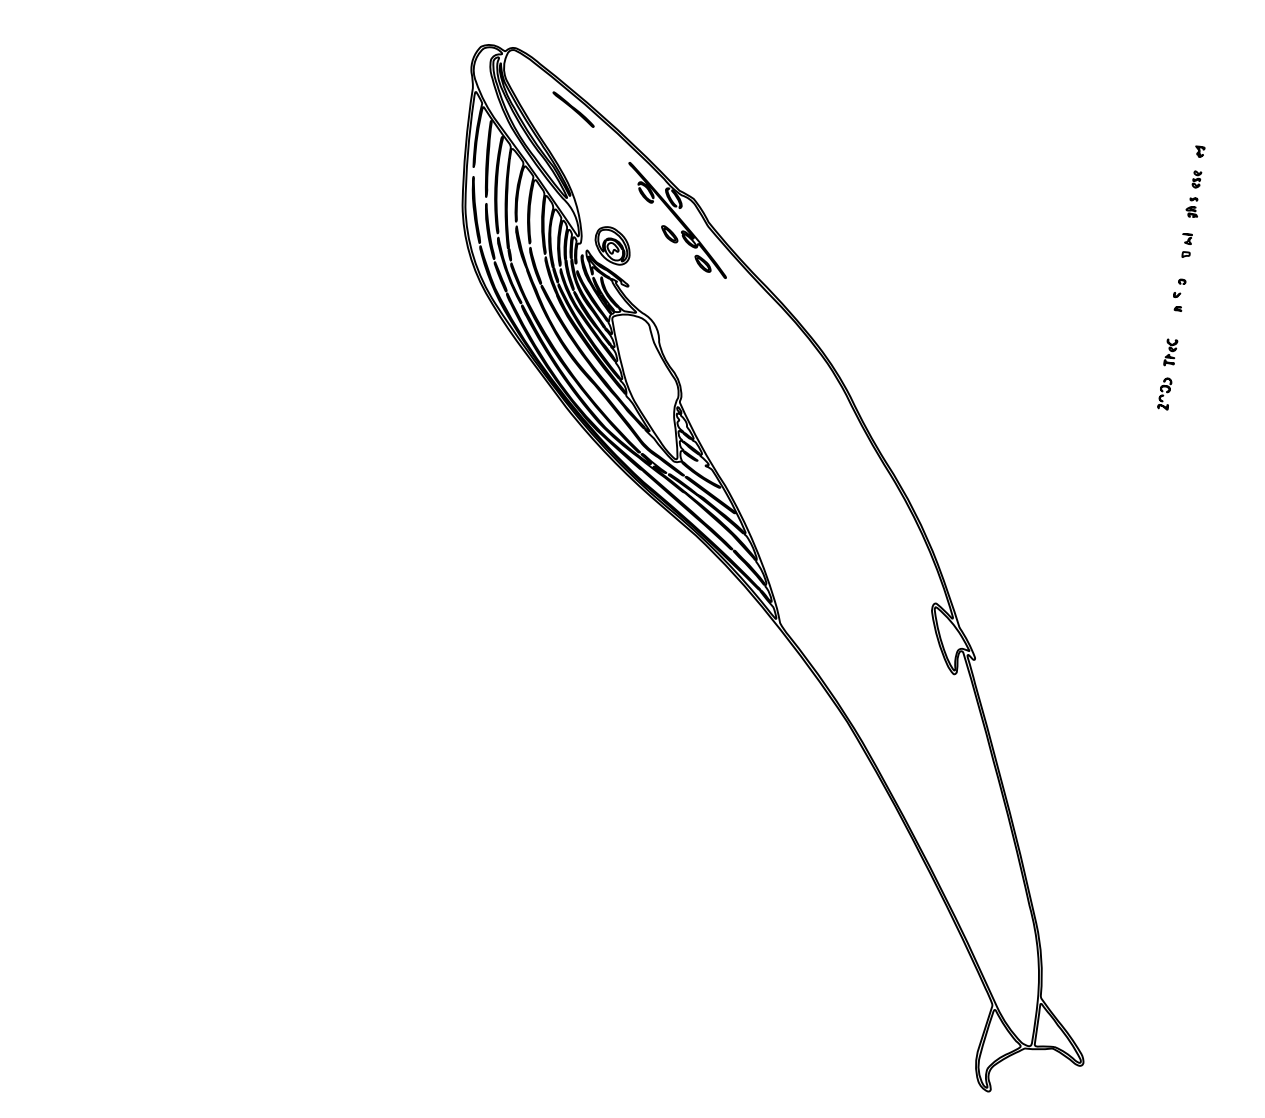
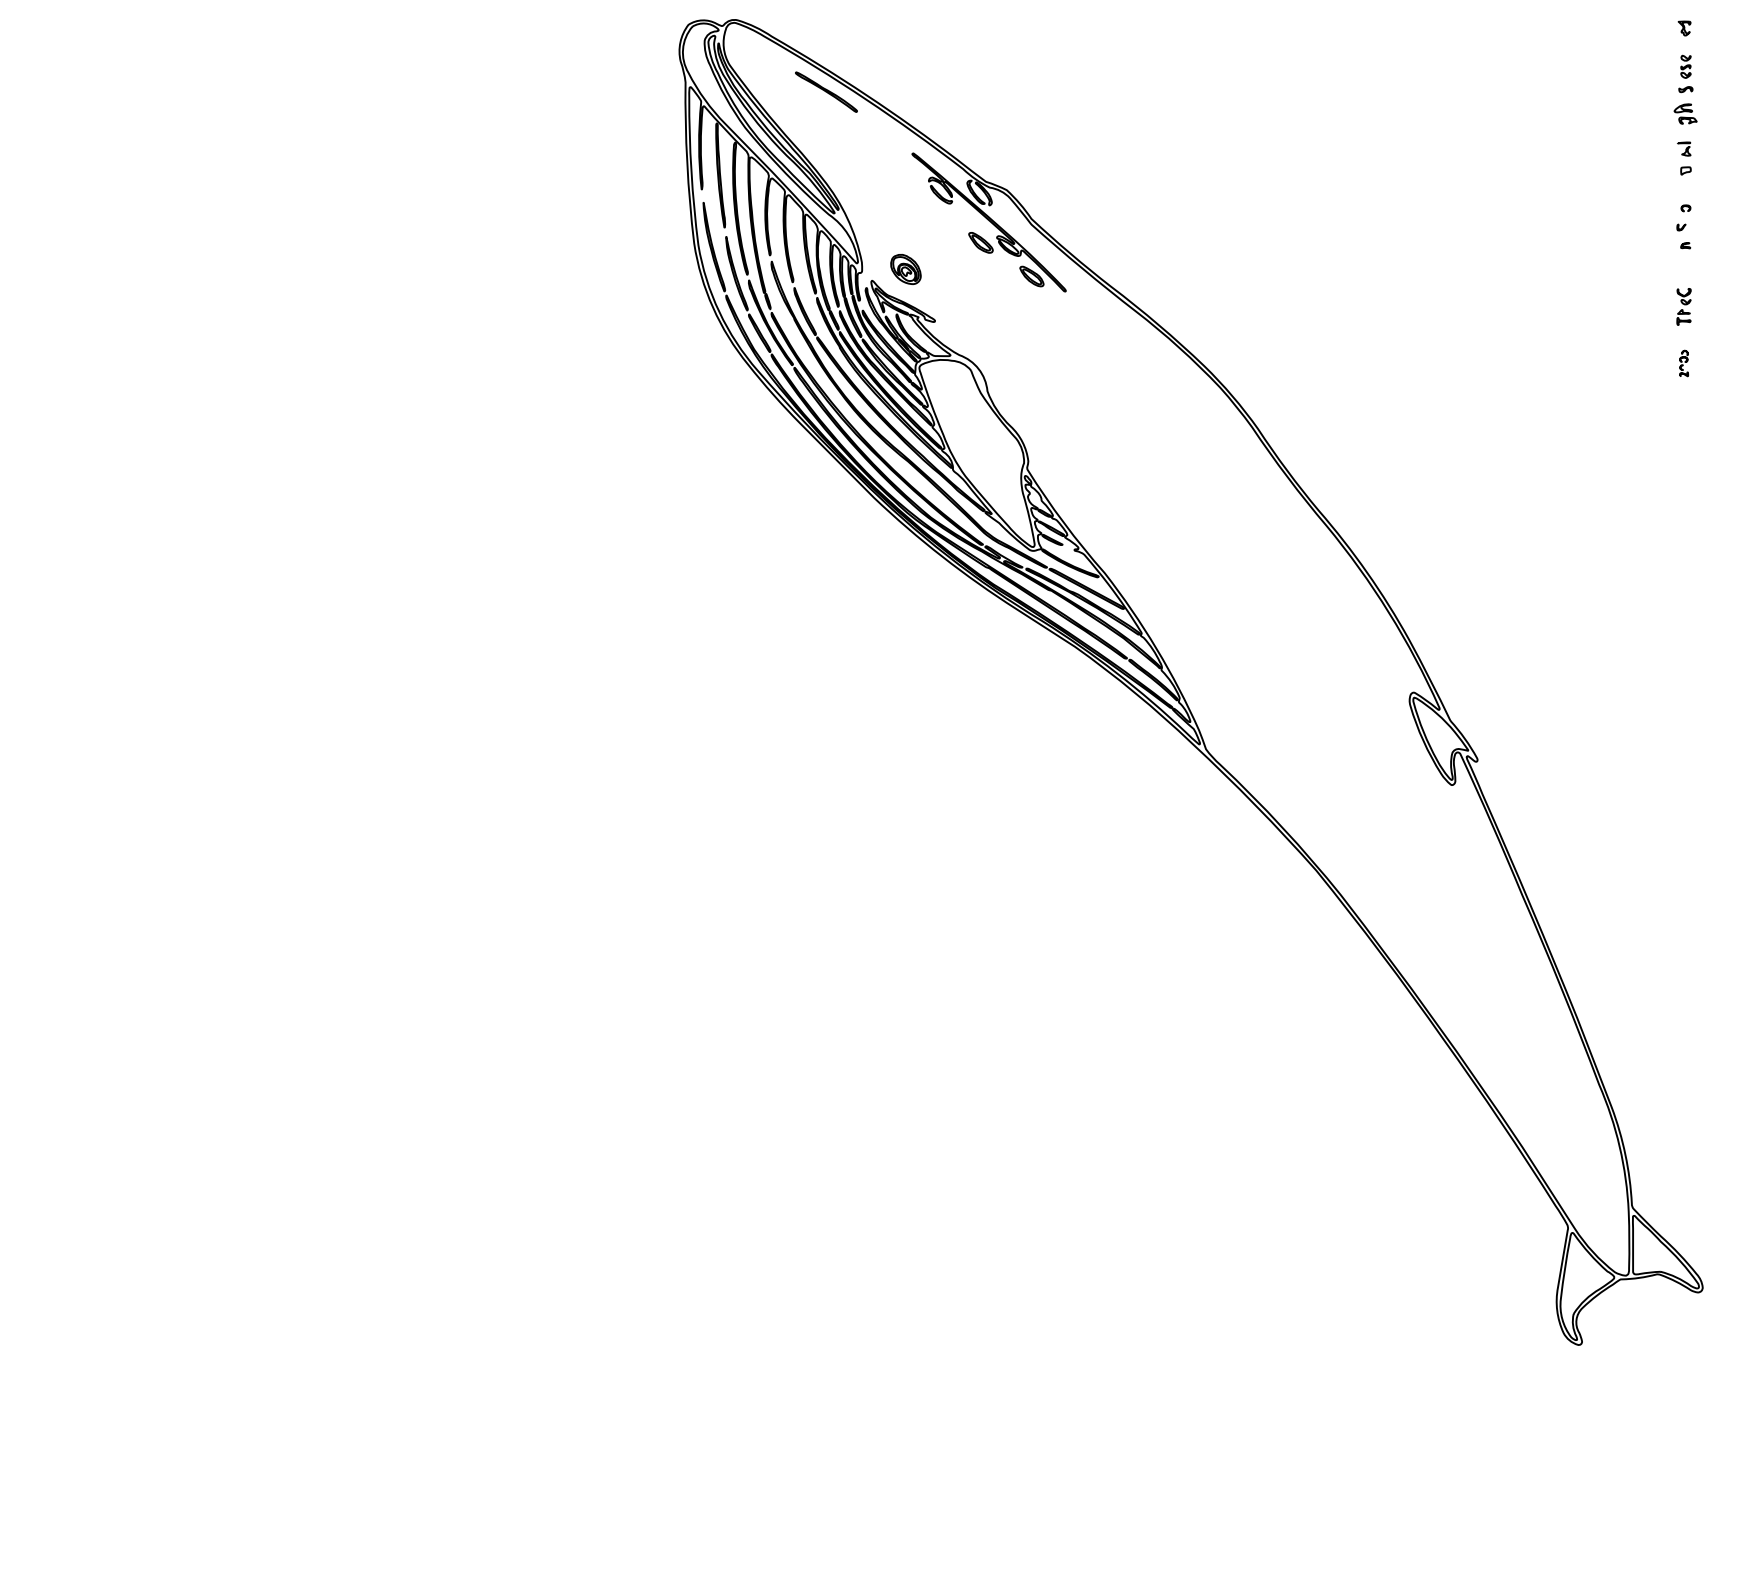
part: (1192, 207) -> (1685, 105), size x1.4
part: (612, 245) -> (905, 269), size x0.6
part: (1164, 393) -> (1683, 363), size x0.6

